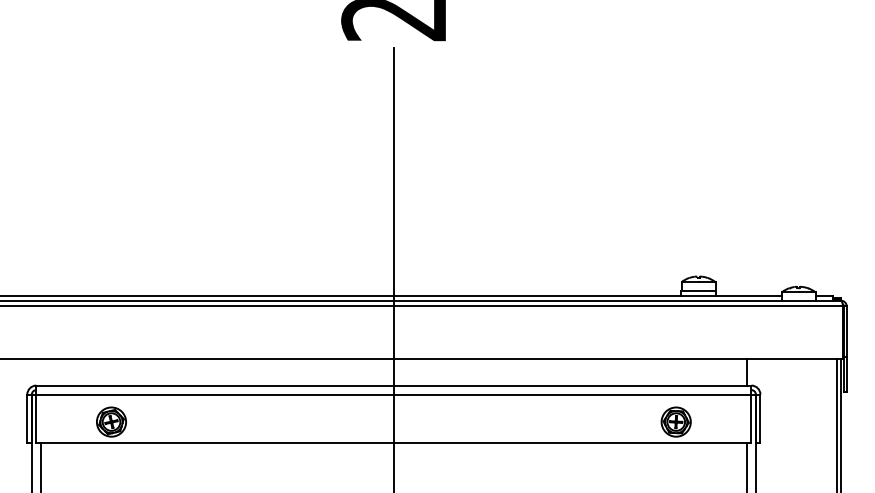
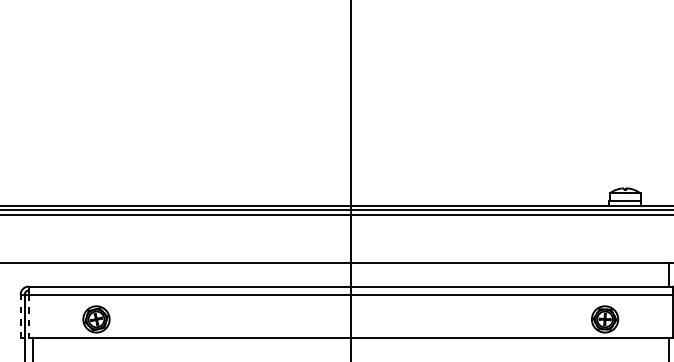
line: (27, 418) -> (20, 316), solid -> dashed
line: (36, 419) -> (28, 317), solid -> dashed

